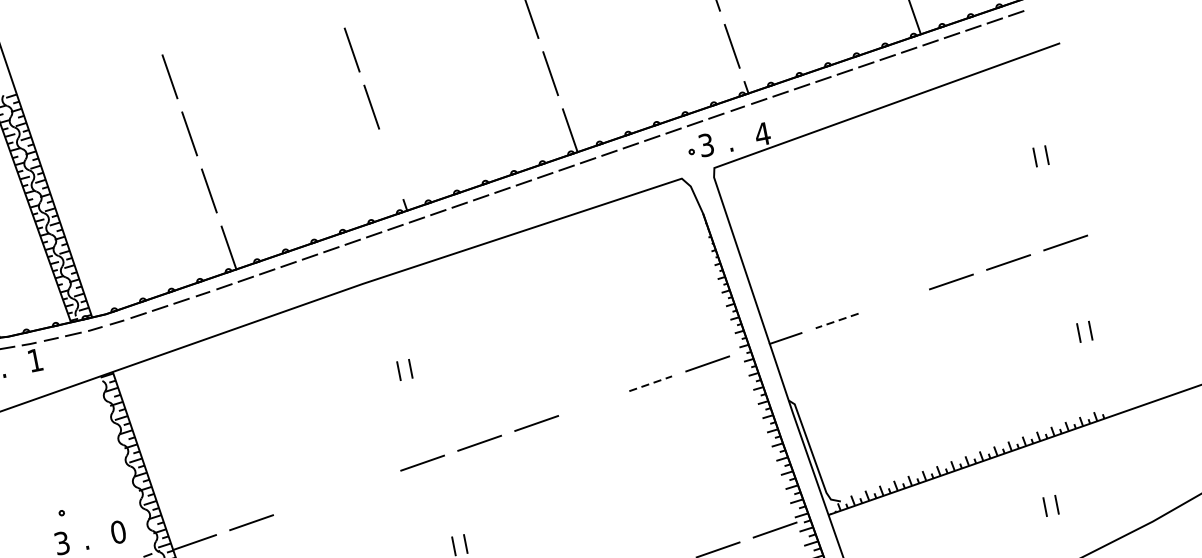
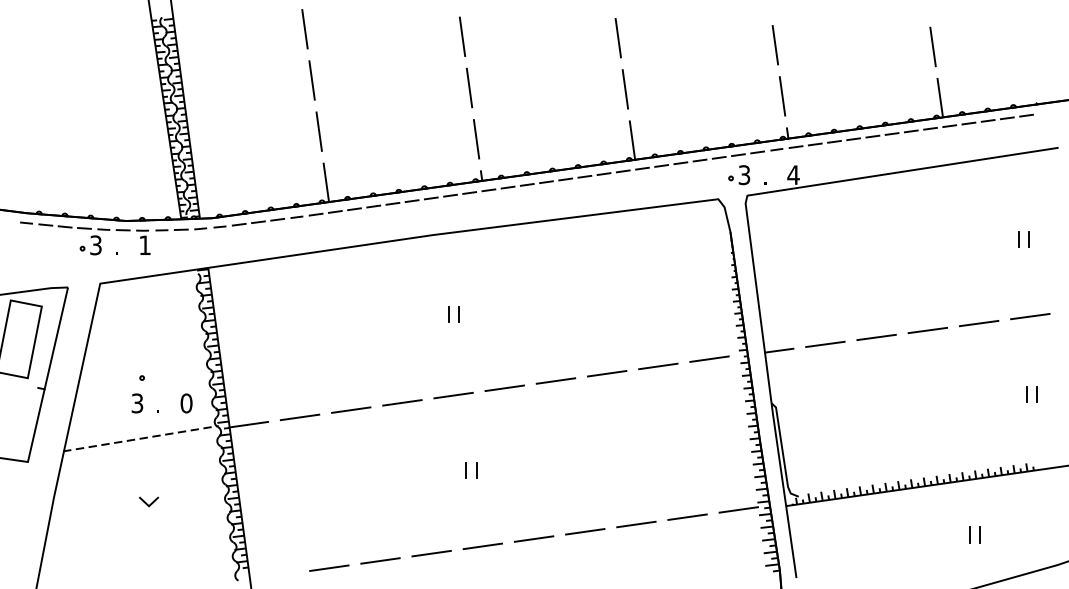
line: (391, 164) -> (476, 139), added
line: (894, 301) -> (876, 337), added
line: (836, 321) -> (824, 344), dashed -> solid
line: (650, 383) -> (658, 366), dashed -> solid
line: (592, 403) -> (606, 373), added
line: (365, 482) -> (402, 402), added
line: (308, 502) -> (351, 409), added

